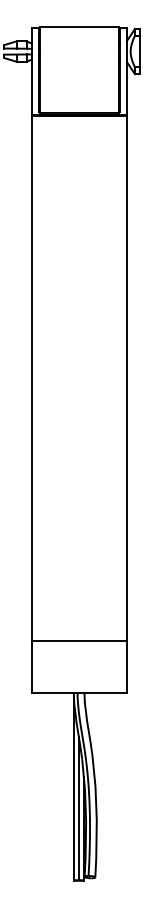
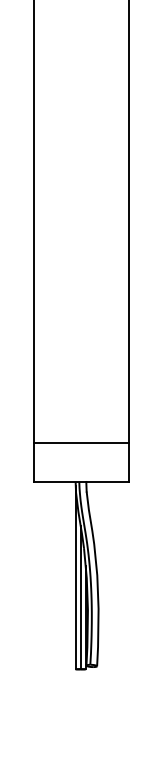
line: (79, 640) -> (81, 442), moved

